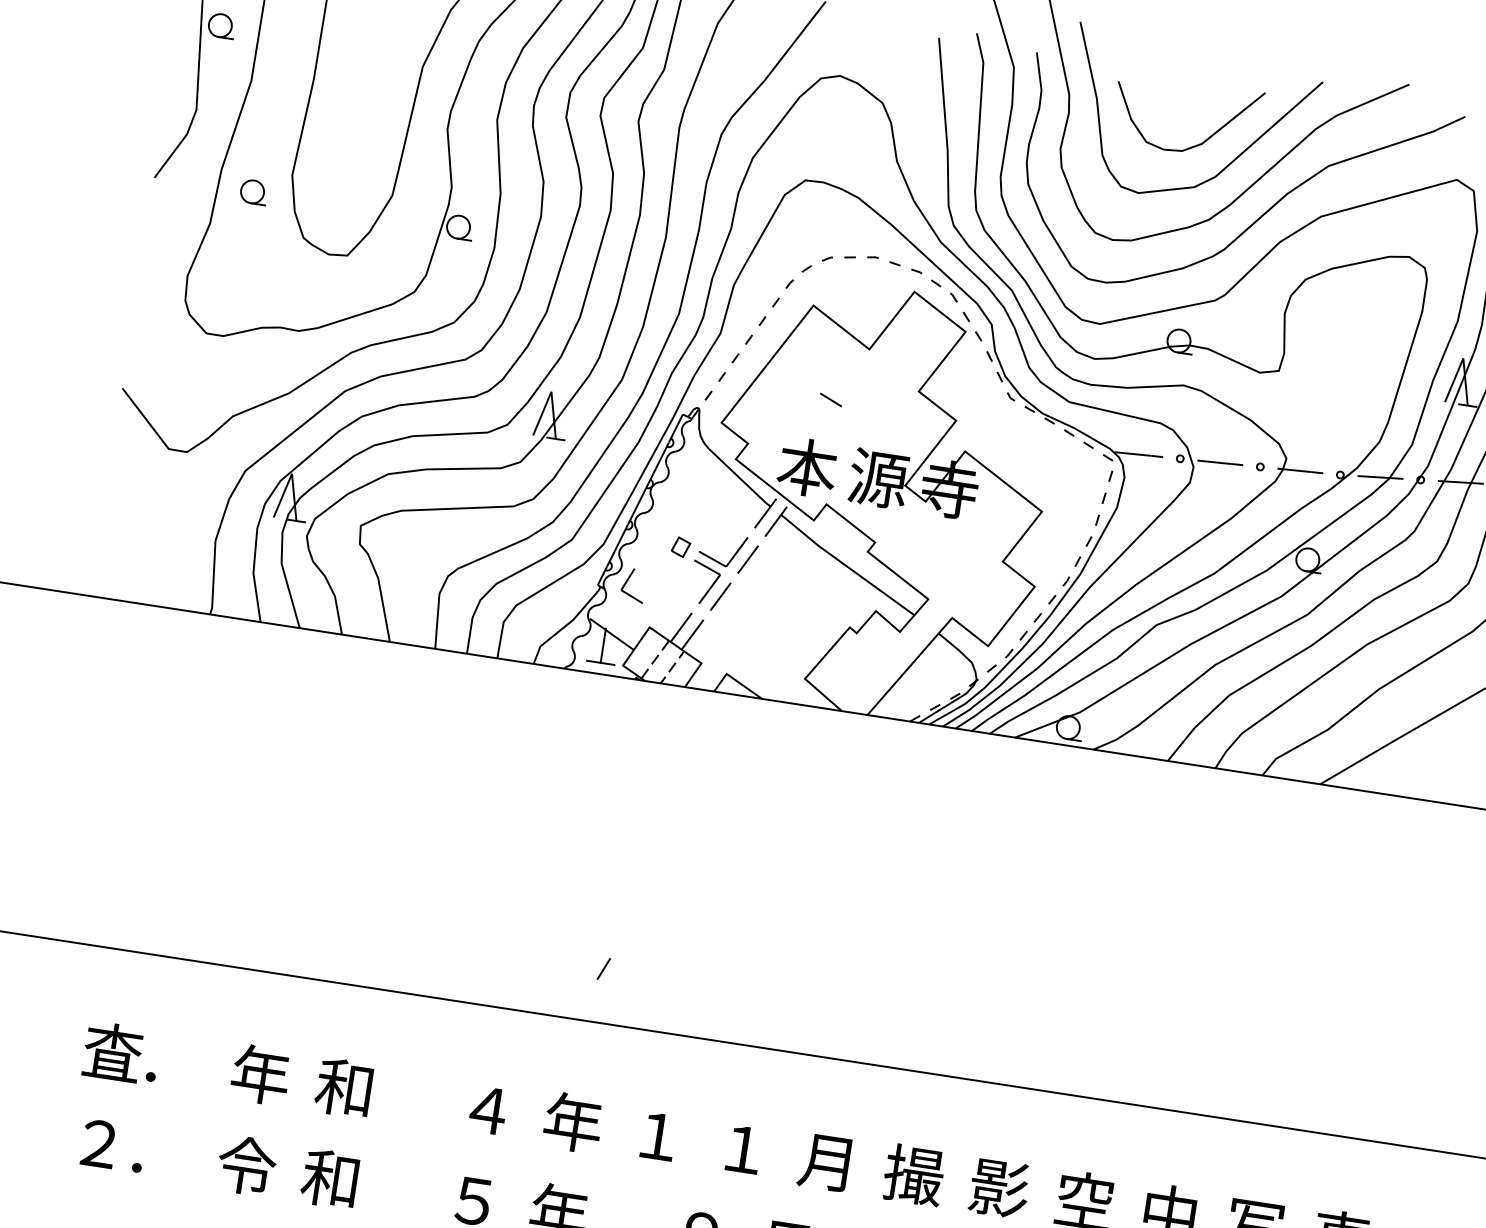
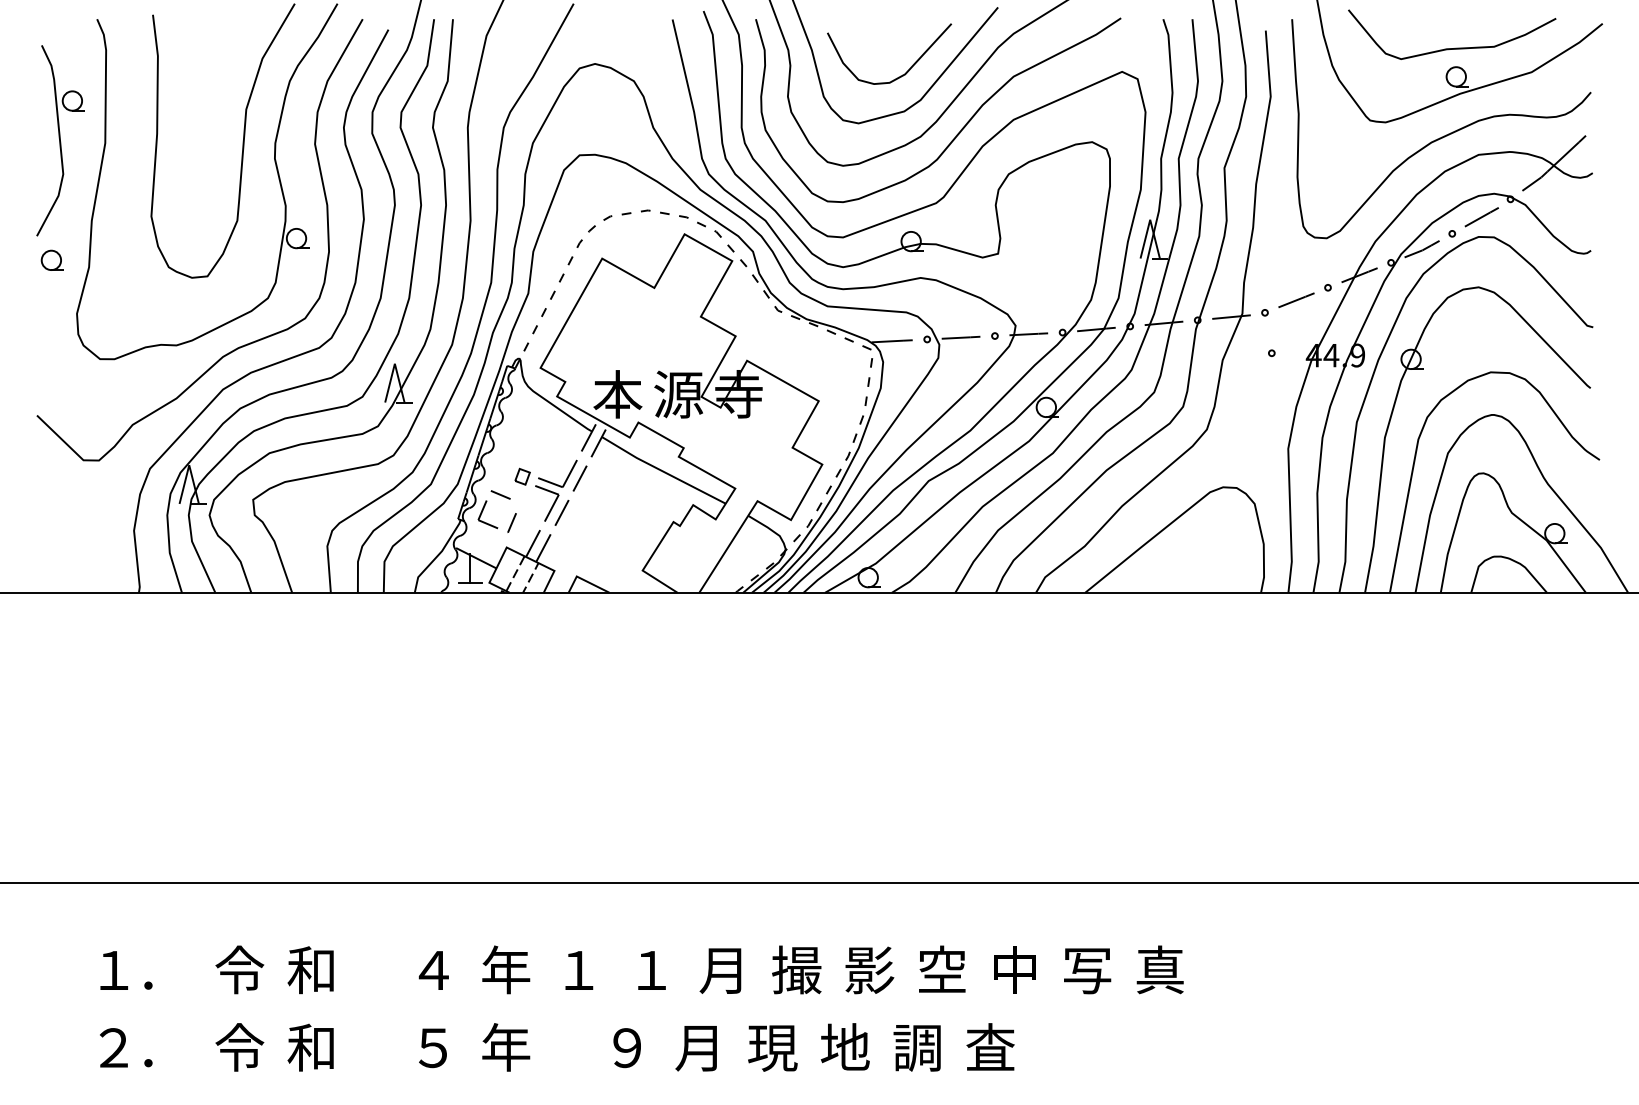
part: (252, 190) -> (51, 259), moved
line: (830, 399) -> (500, 494), moved
line: (603, 968) -> (511, 522), moved
text: (112, 1051) -> (113, 969), 査 -> １
text: (260, 1074) -> (239, 969), 年 -> 令

